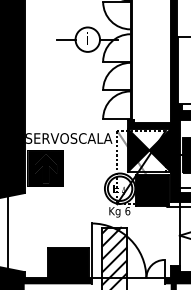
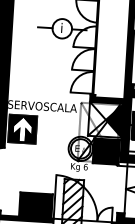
fill: (138, 150) -> (97, 119), removed
fill: (45, 168) -> (22, 129), removed

